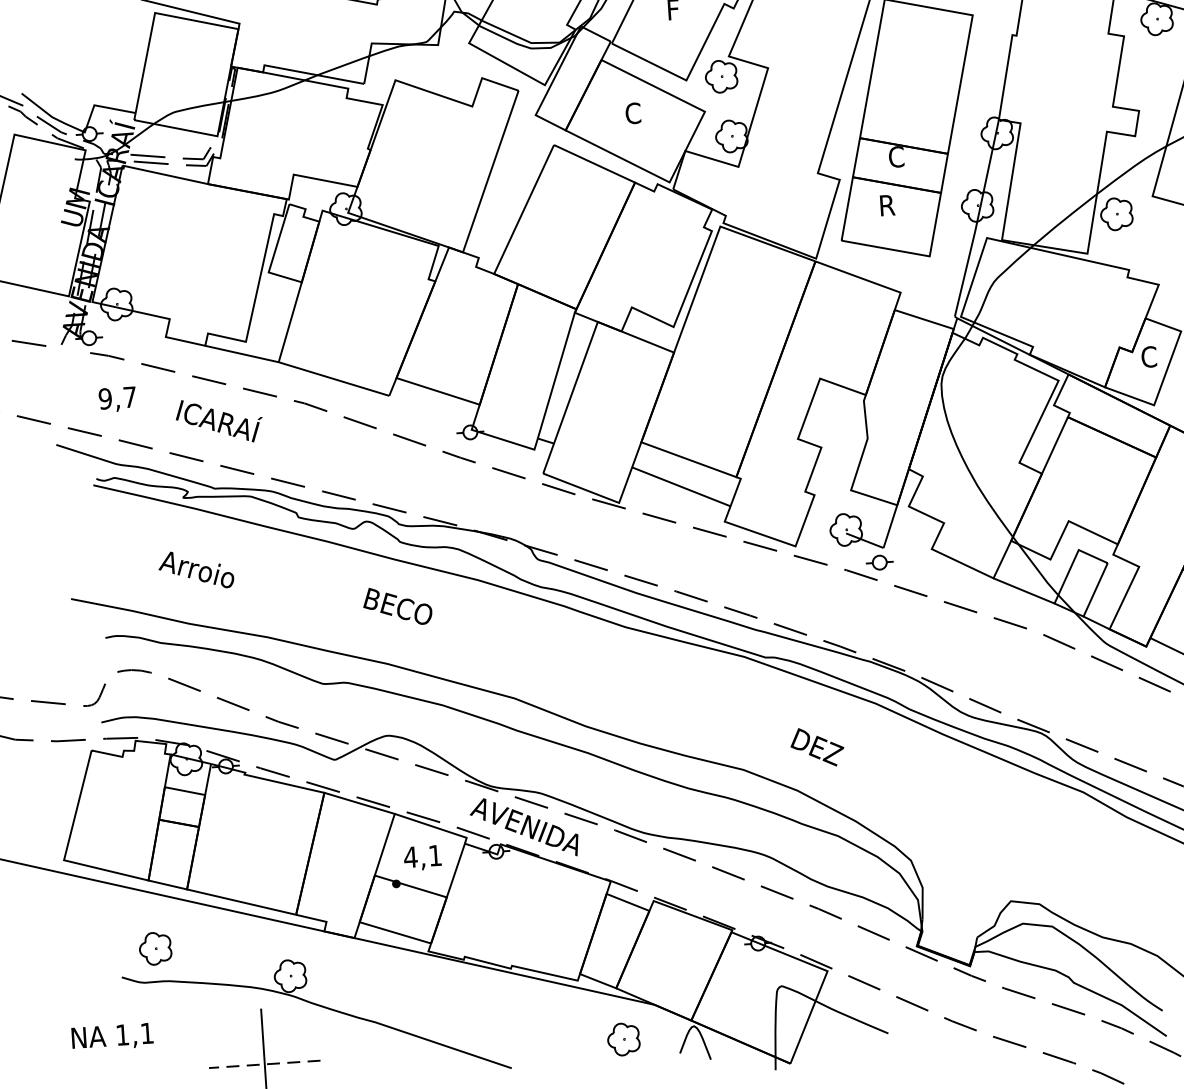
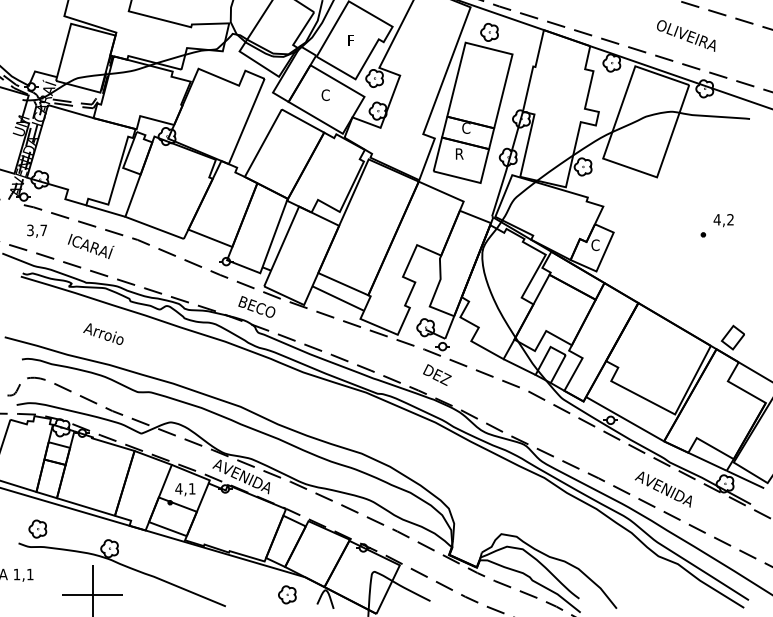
text: (105, 397) -> (30, 229), 9,7 -> 3,7
text: (196, 568) -> (103, 333), moved
text: (396, 605) -> (256, 306), moved
text: (817, 746) -> (437, 374), moved
line: (264, 1064) -> (92, 595), dashed -> solid

